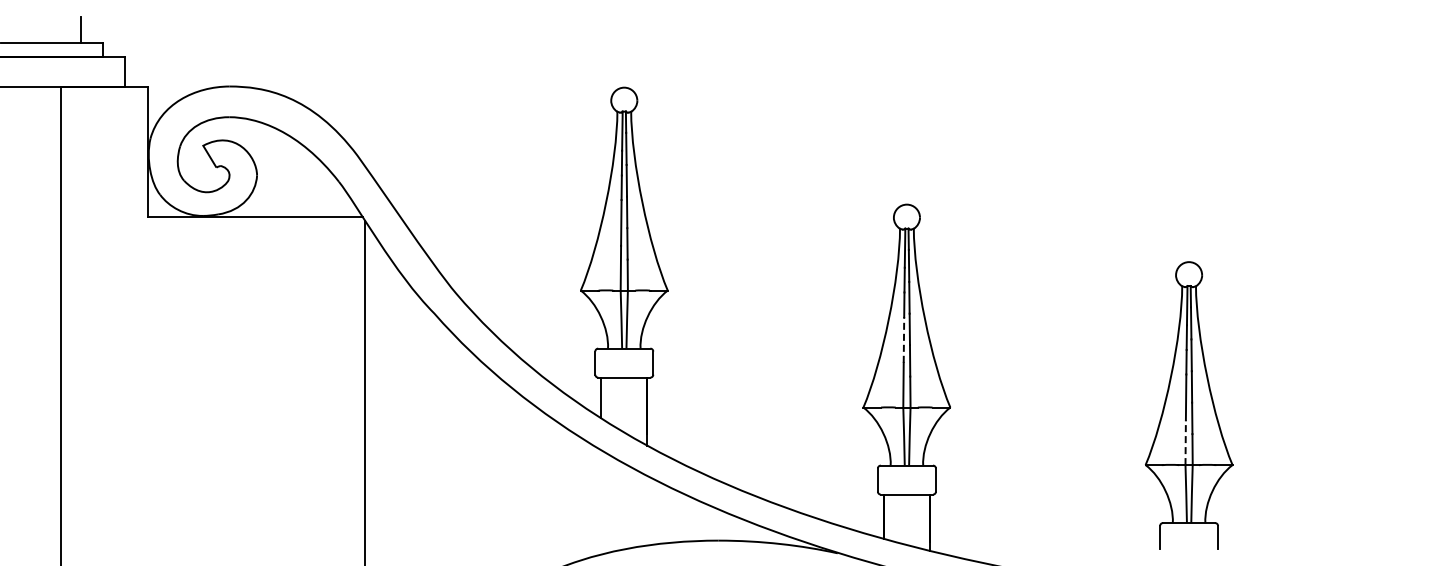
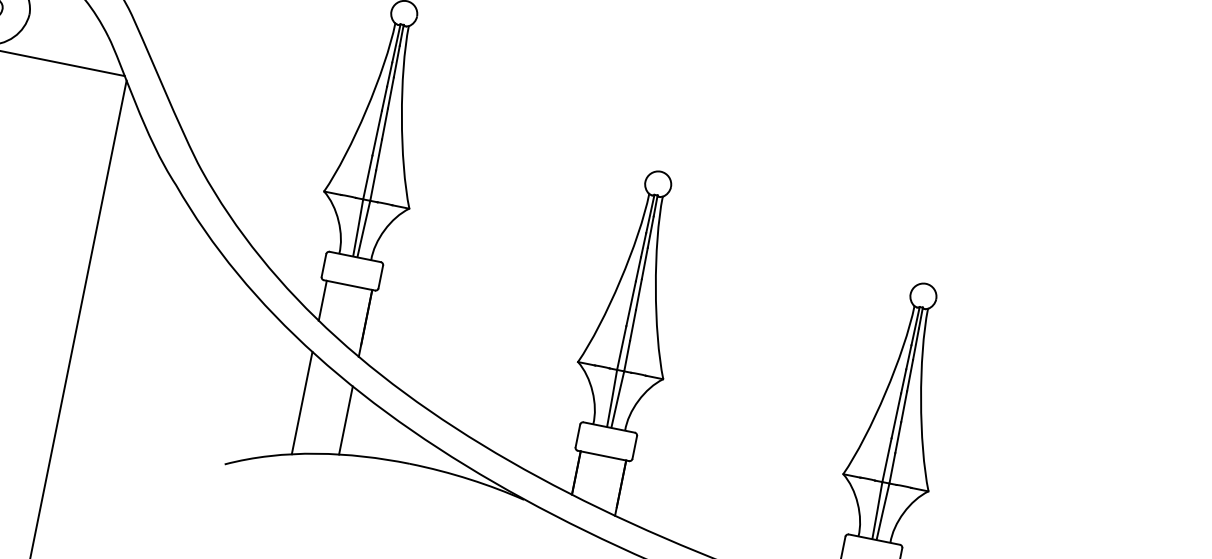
line: (903, 339) -> (630, 303), dashed -> solid
line: (1185, 442) -> (886, 459), dashed -> solid
line: (601, 502) -> (302, 403), added
line: (647, 510) -> (346, 420), added

